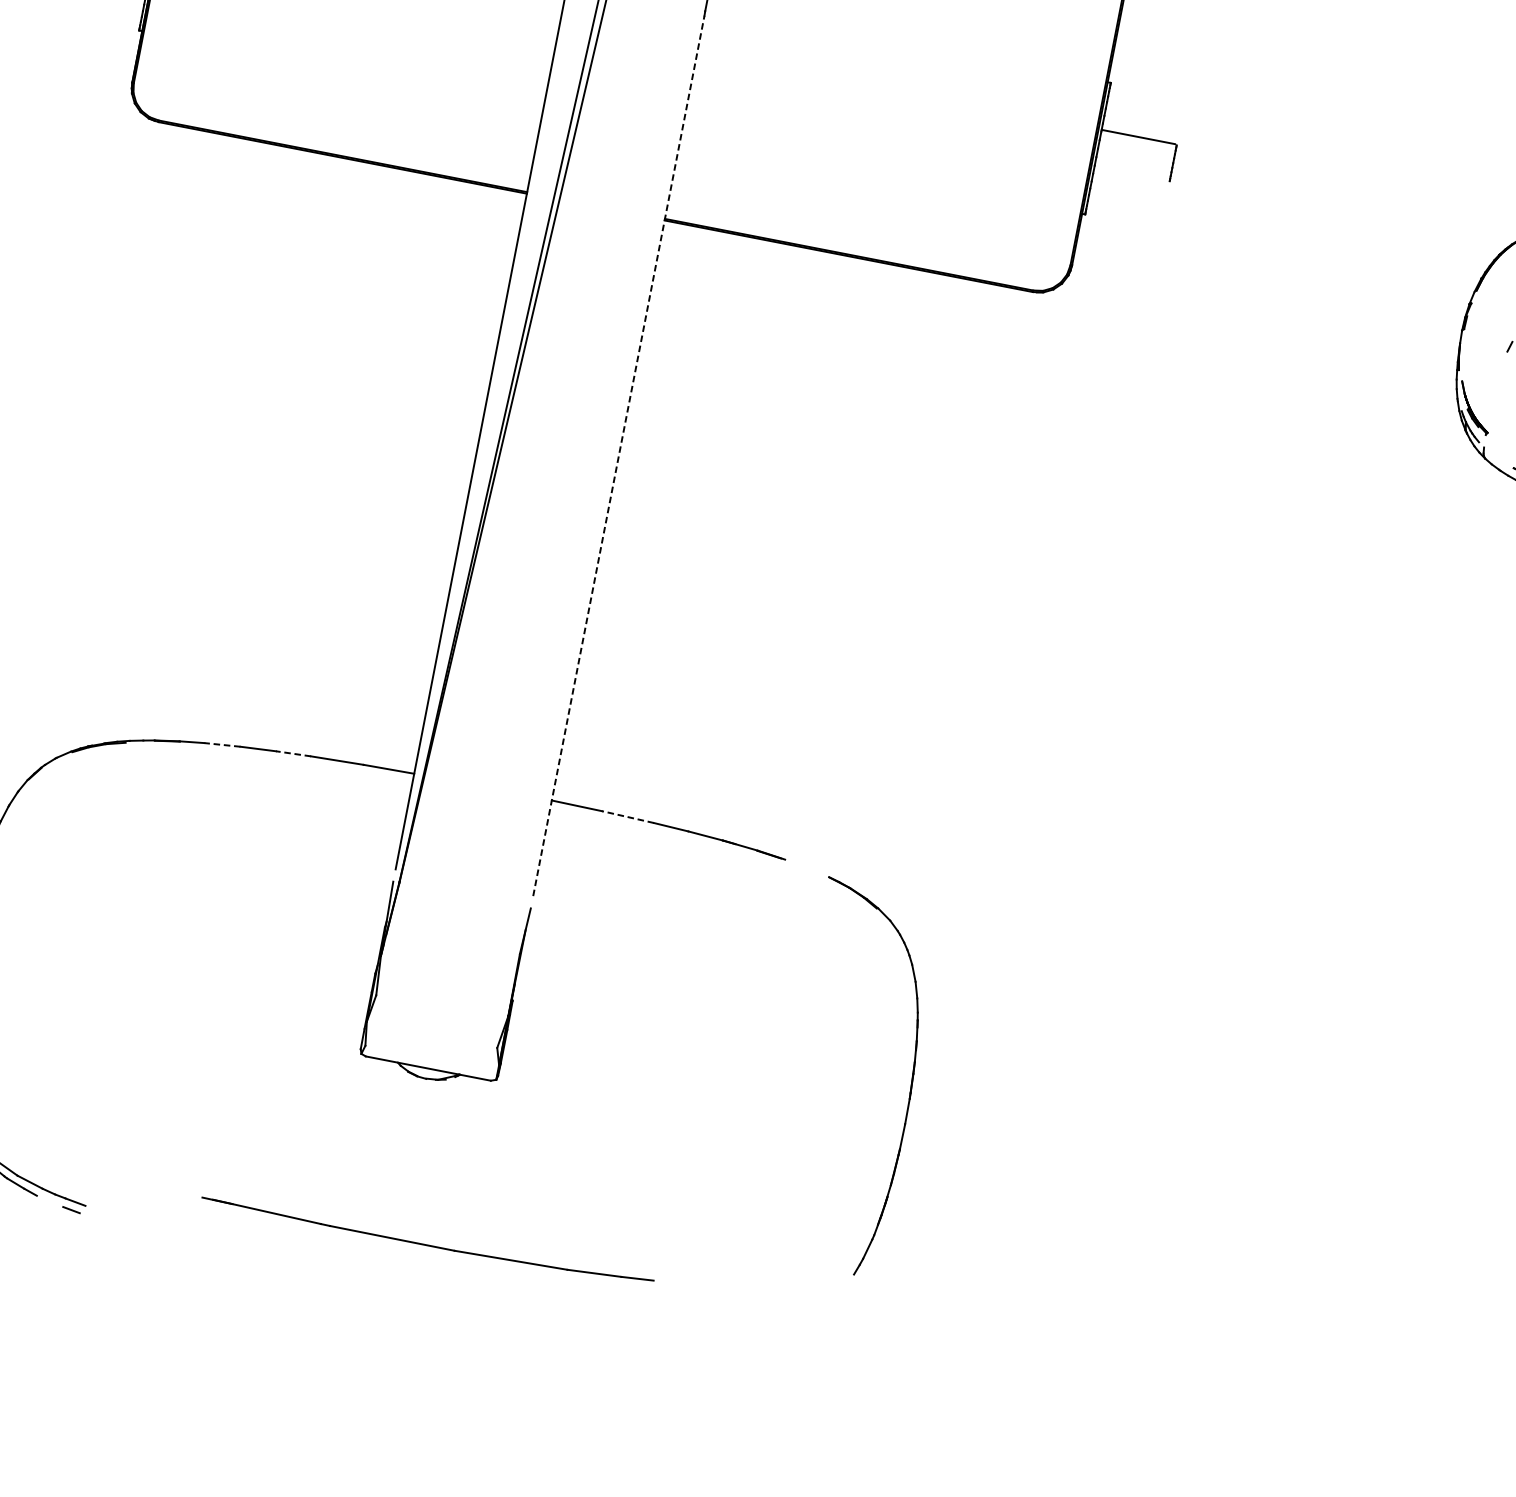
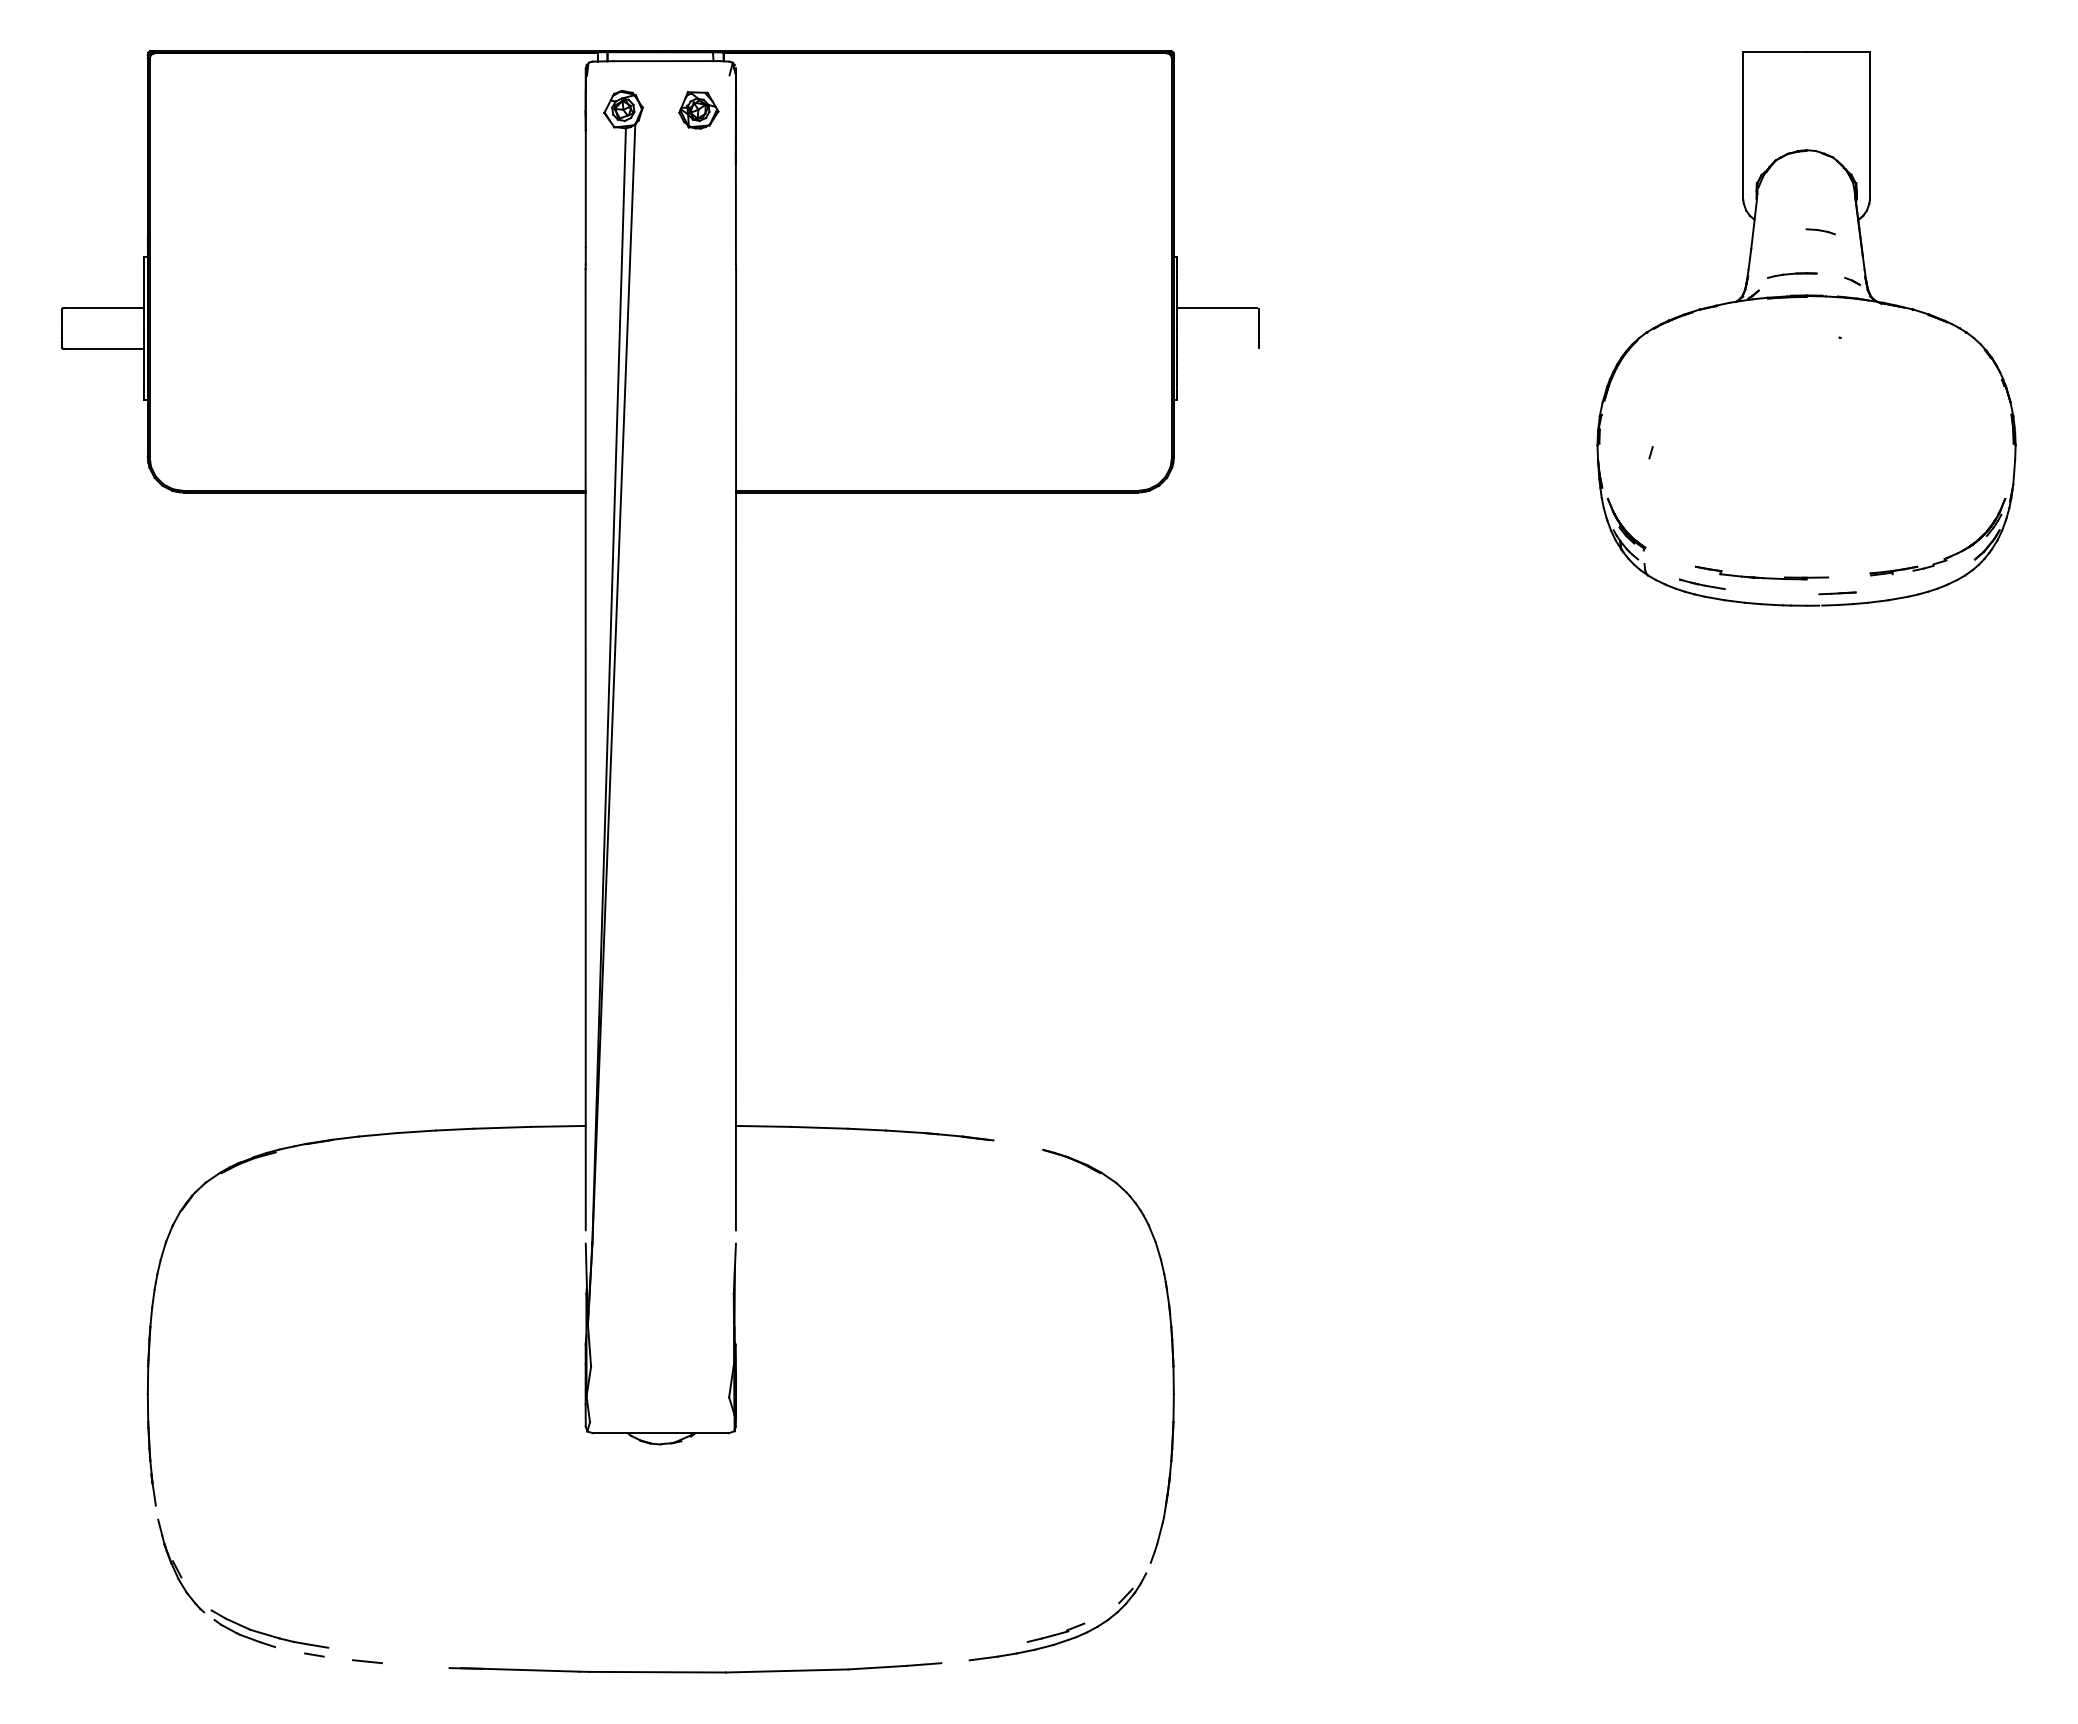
line: (619, 455) -> (736, 749), dashed -> solid
line: (221, 744) -> (377, 1134), dashed -> solid
line: (293, 753) -> (454, 1129), dashed -> solid
line: (628, 816) -> (819, 1127), dashed -> solid
line: (118, 1225) -> (366, 1661), added
part: (427, 1240) -> (695, 1667), moved
part: (764, 1320) -> (1066, 1629), added

